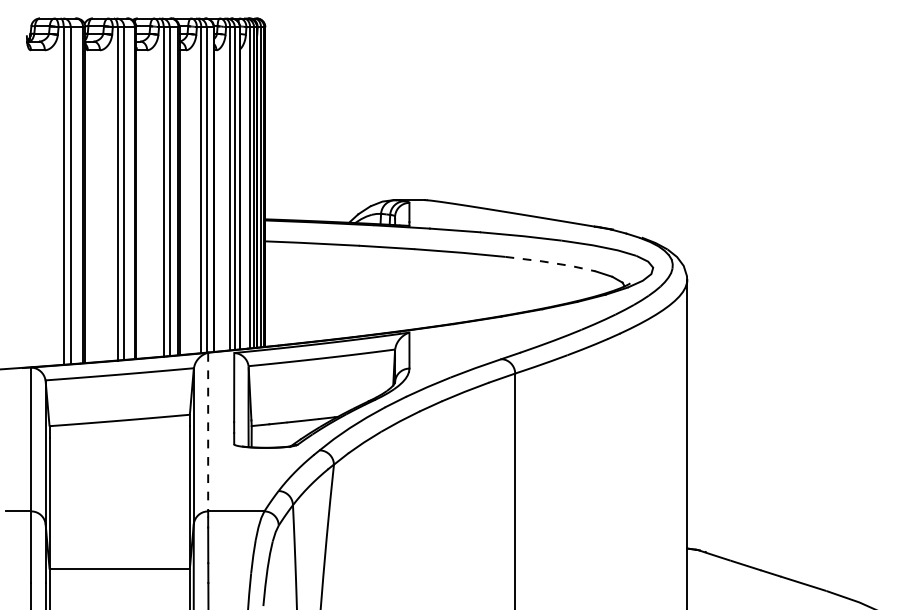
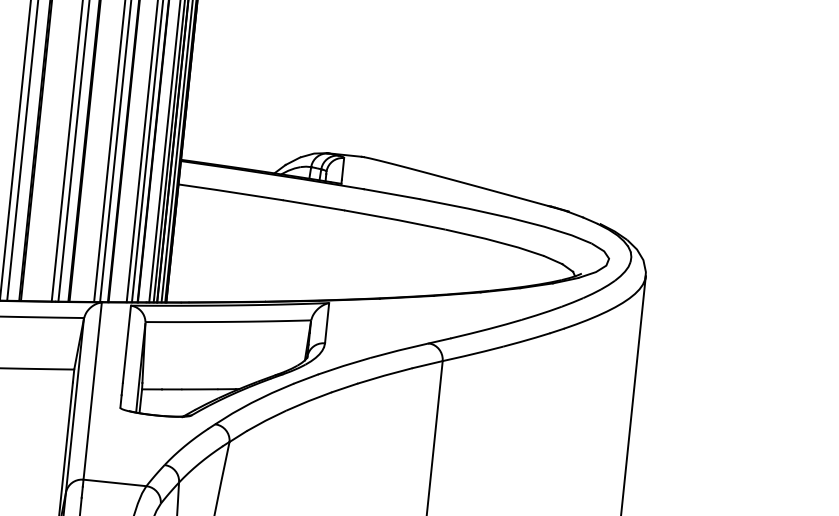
line: (551, 262) -> (496, 241), dashed -> solid
line: (208, 434) -> (92, 393), dashed -> solid

